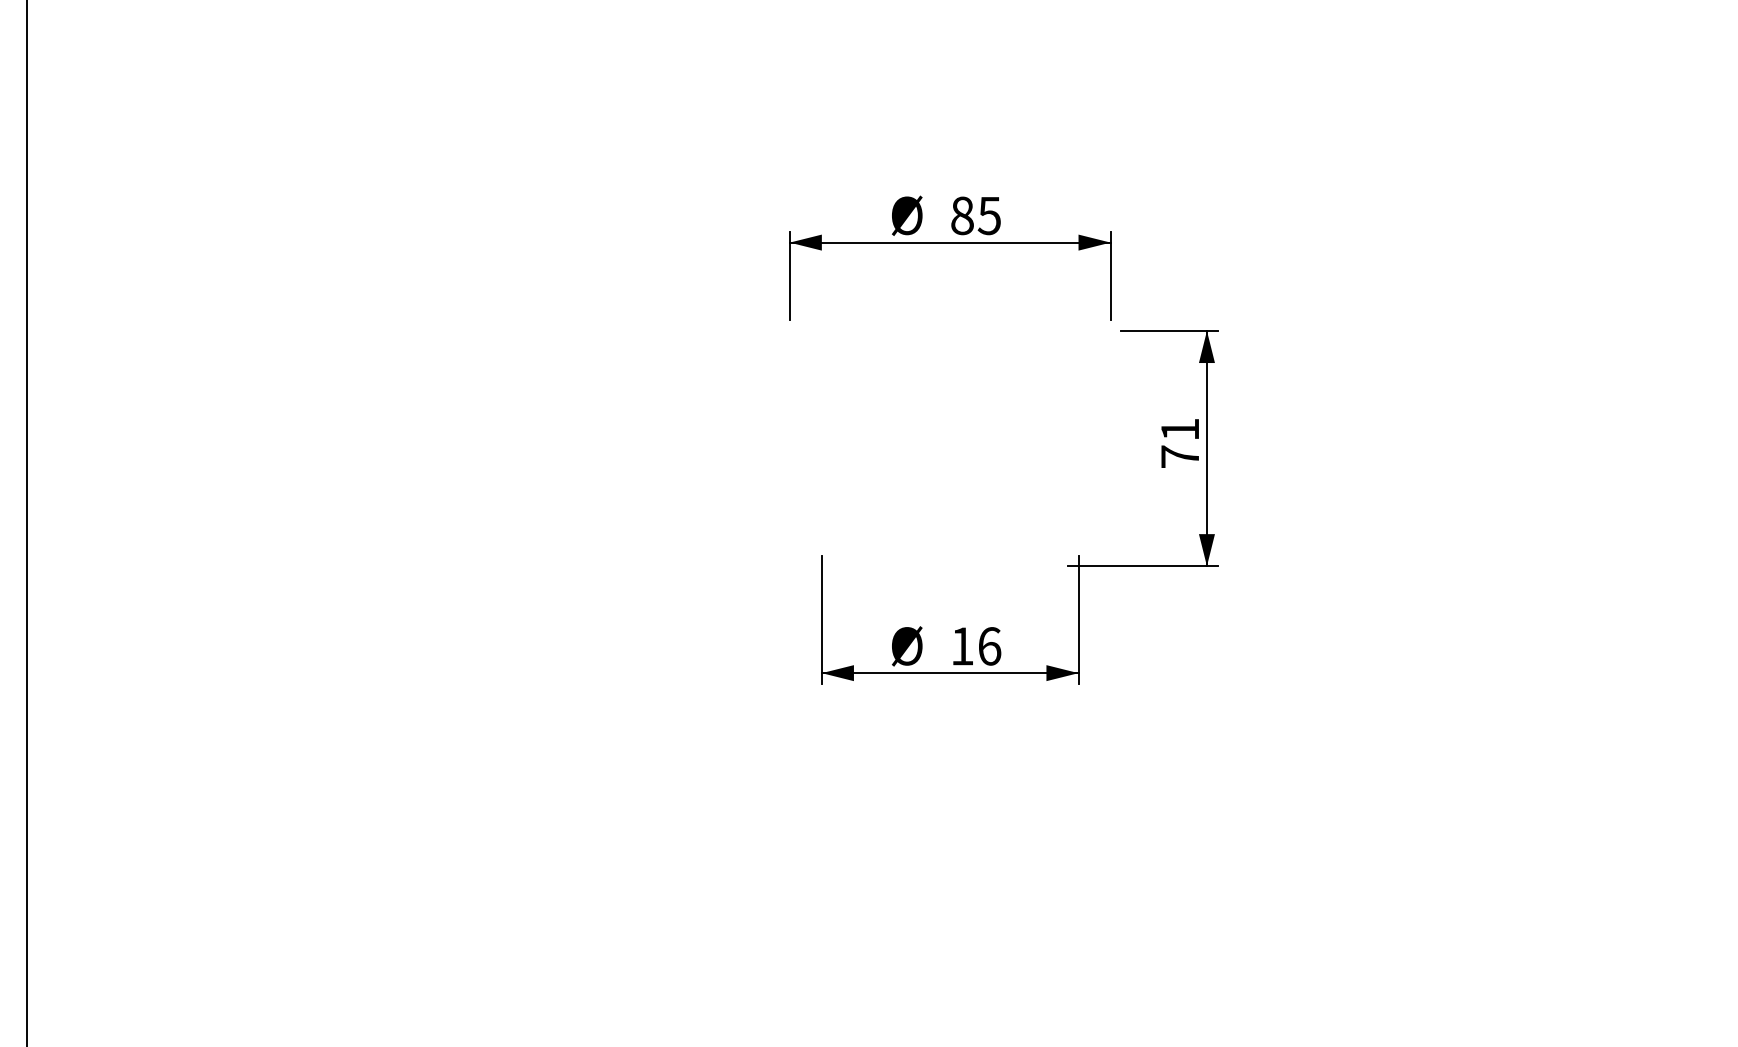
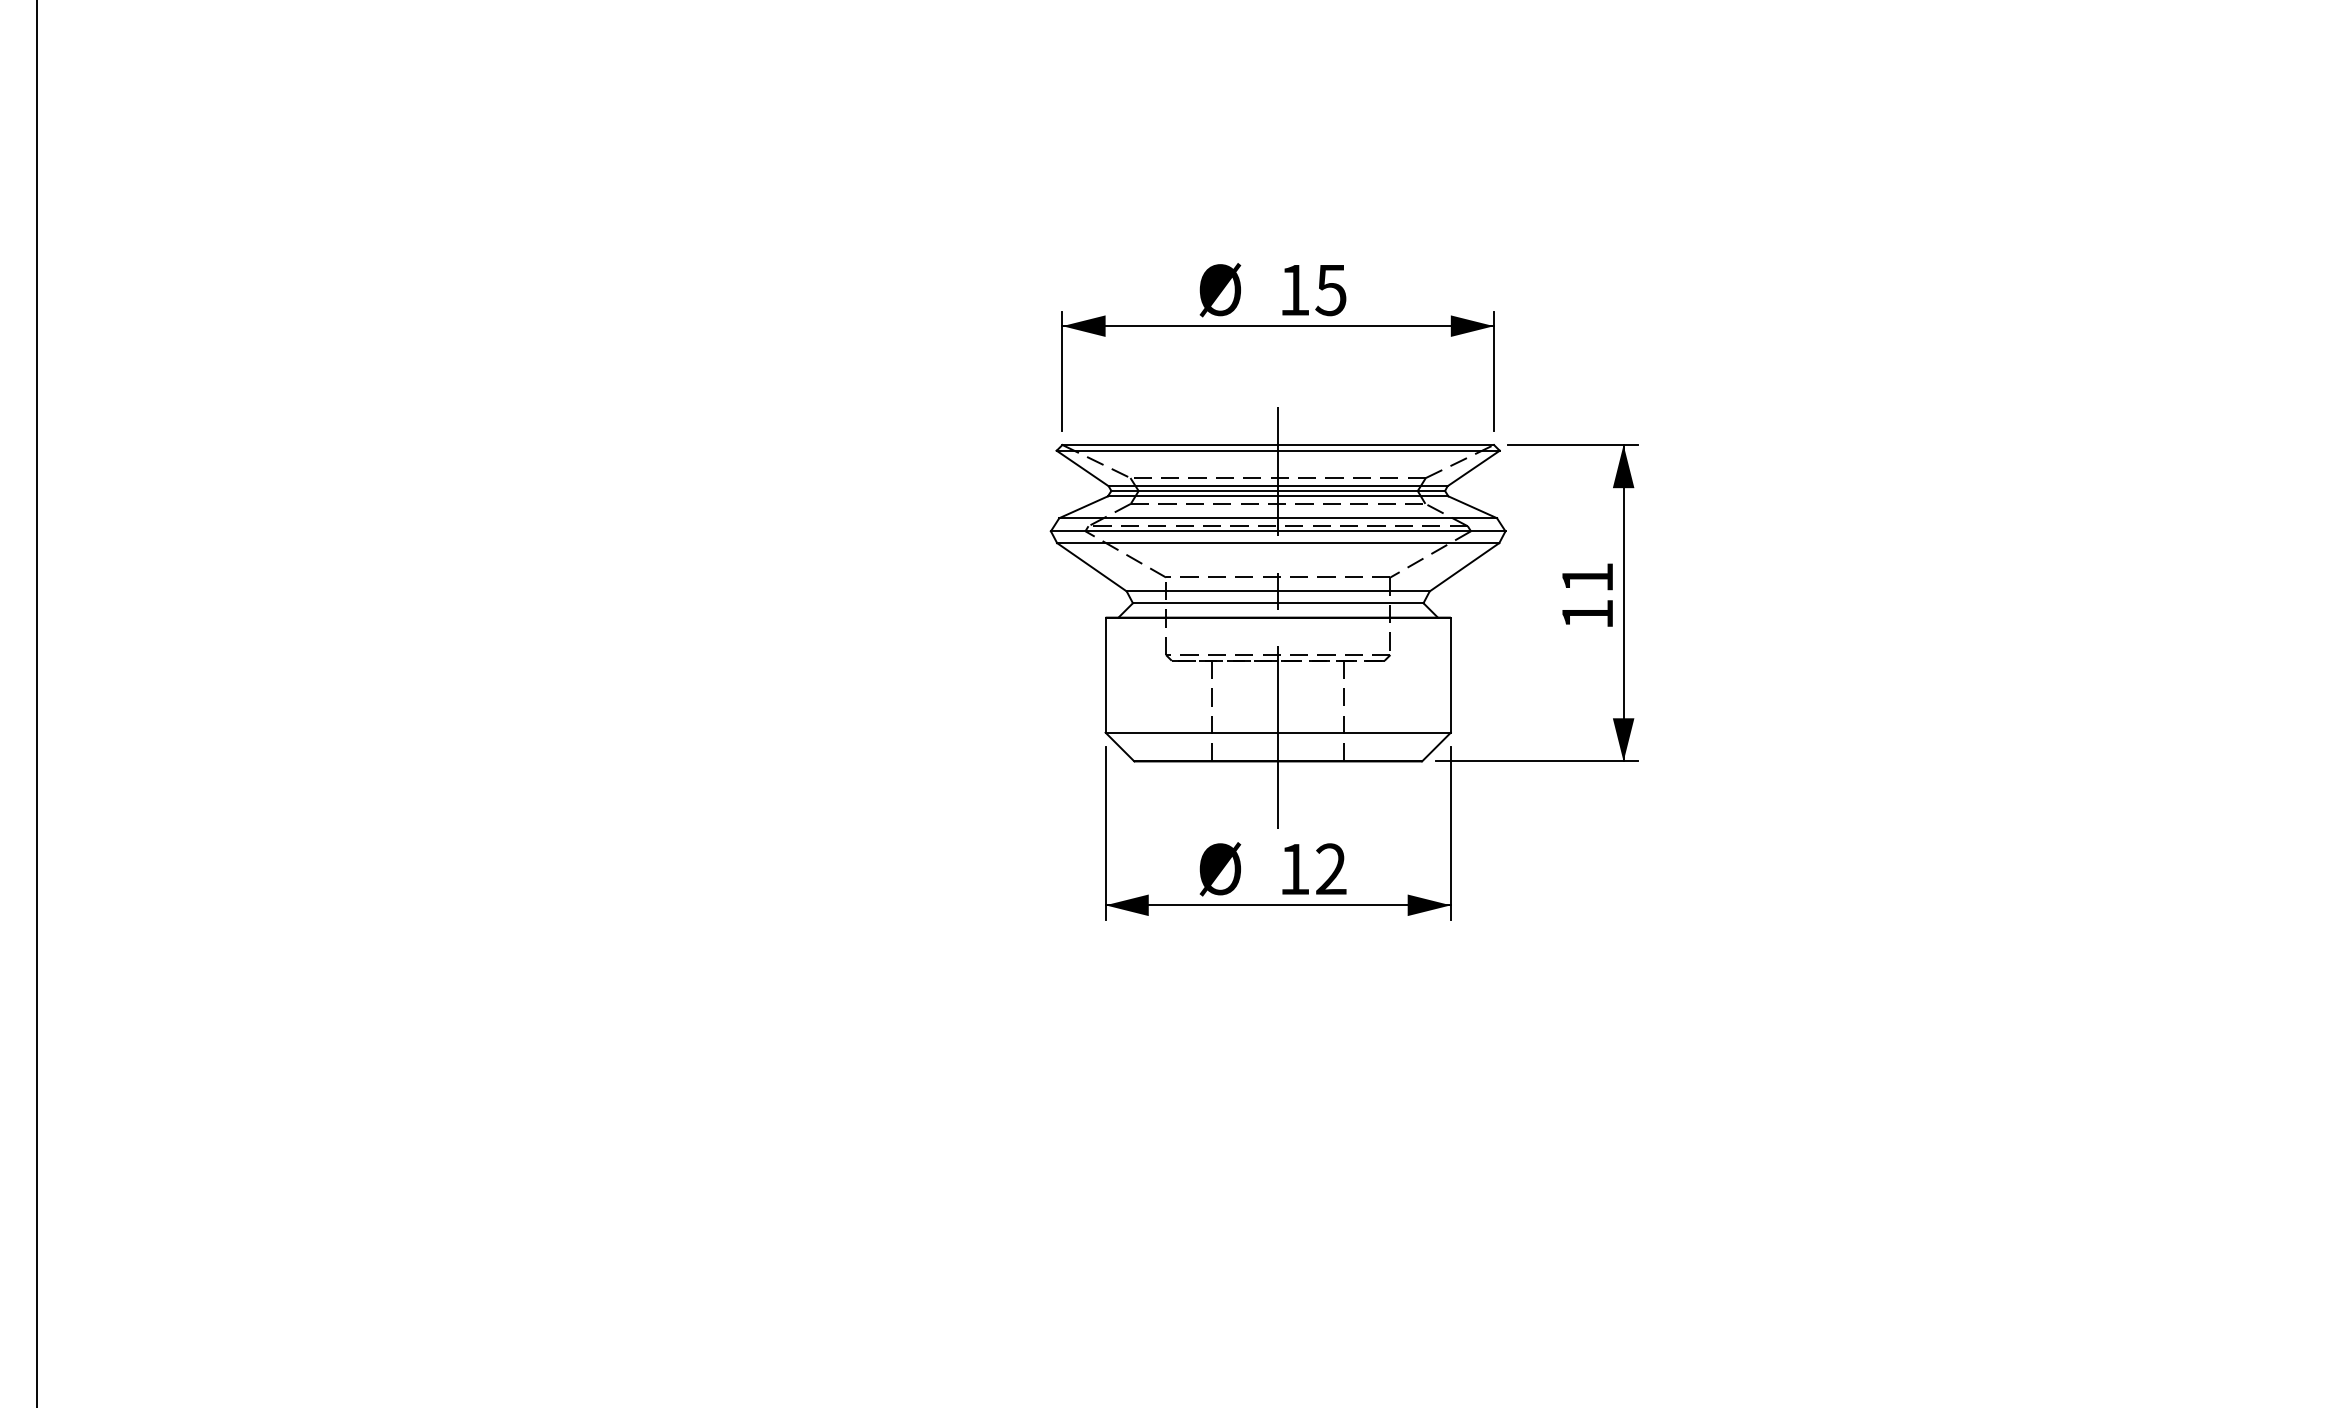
text: (962, 216) -> (1294, 290), 85 -> 15
text: (1180, 456) -> (1587, 614), 71 -> 11
part: (949, 459) -> (1277, 617), added
text: (989, 646) -> (1331, 869), 16 -> 12

